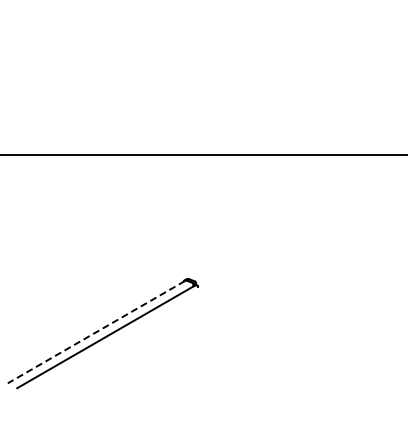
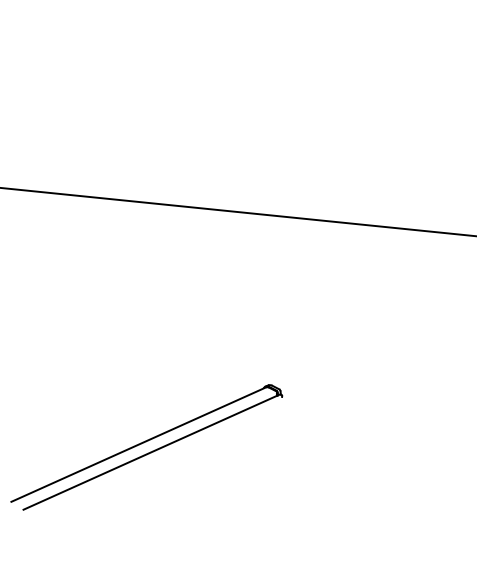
line: (95, 332) -> (137, 444), dashed -> solid

